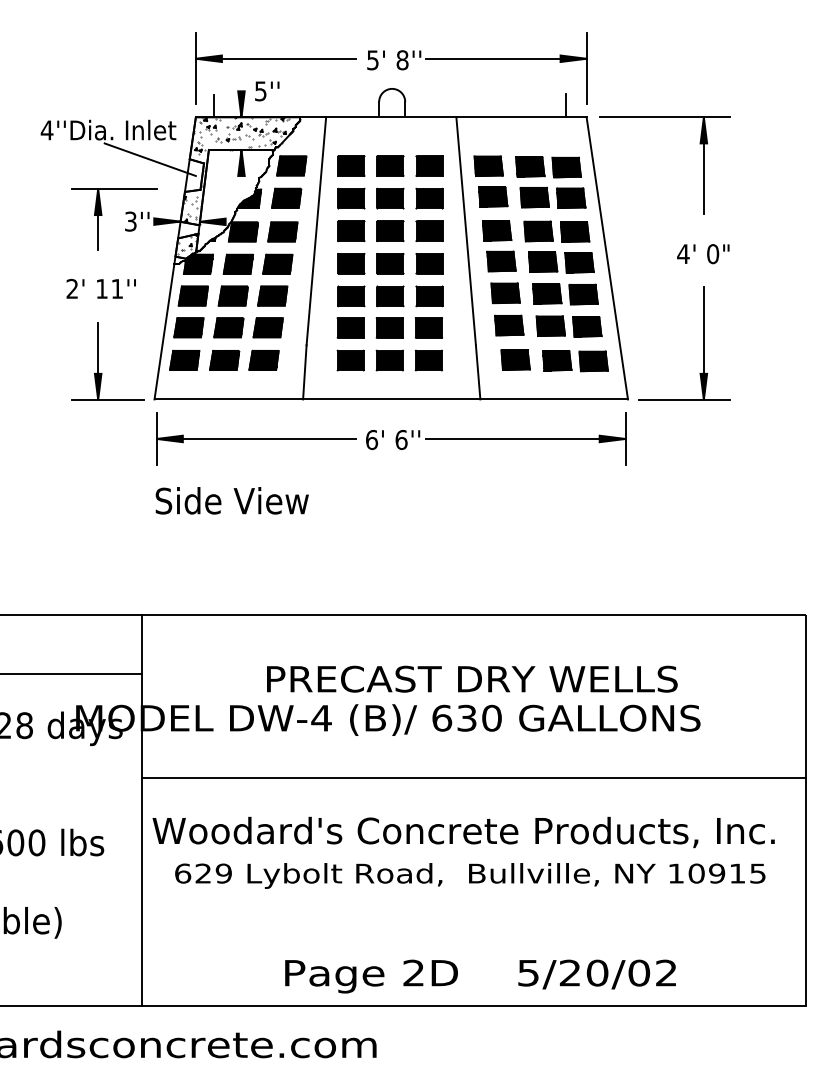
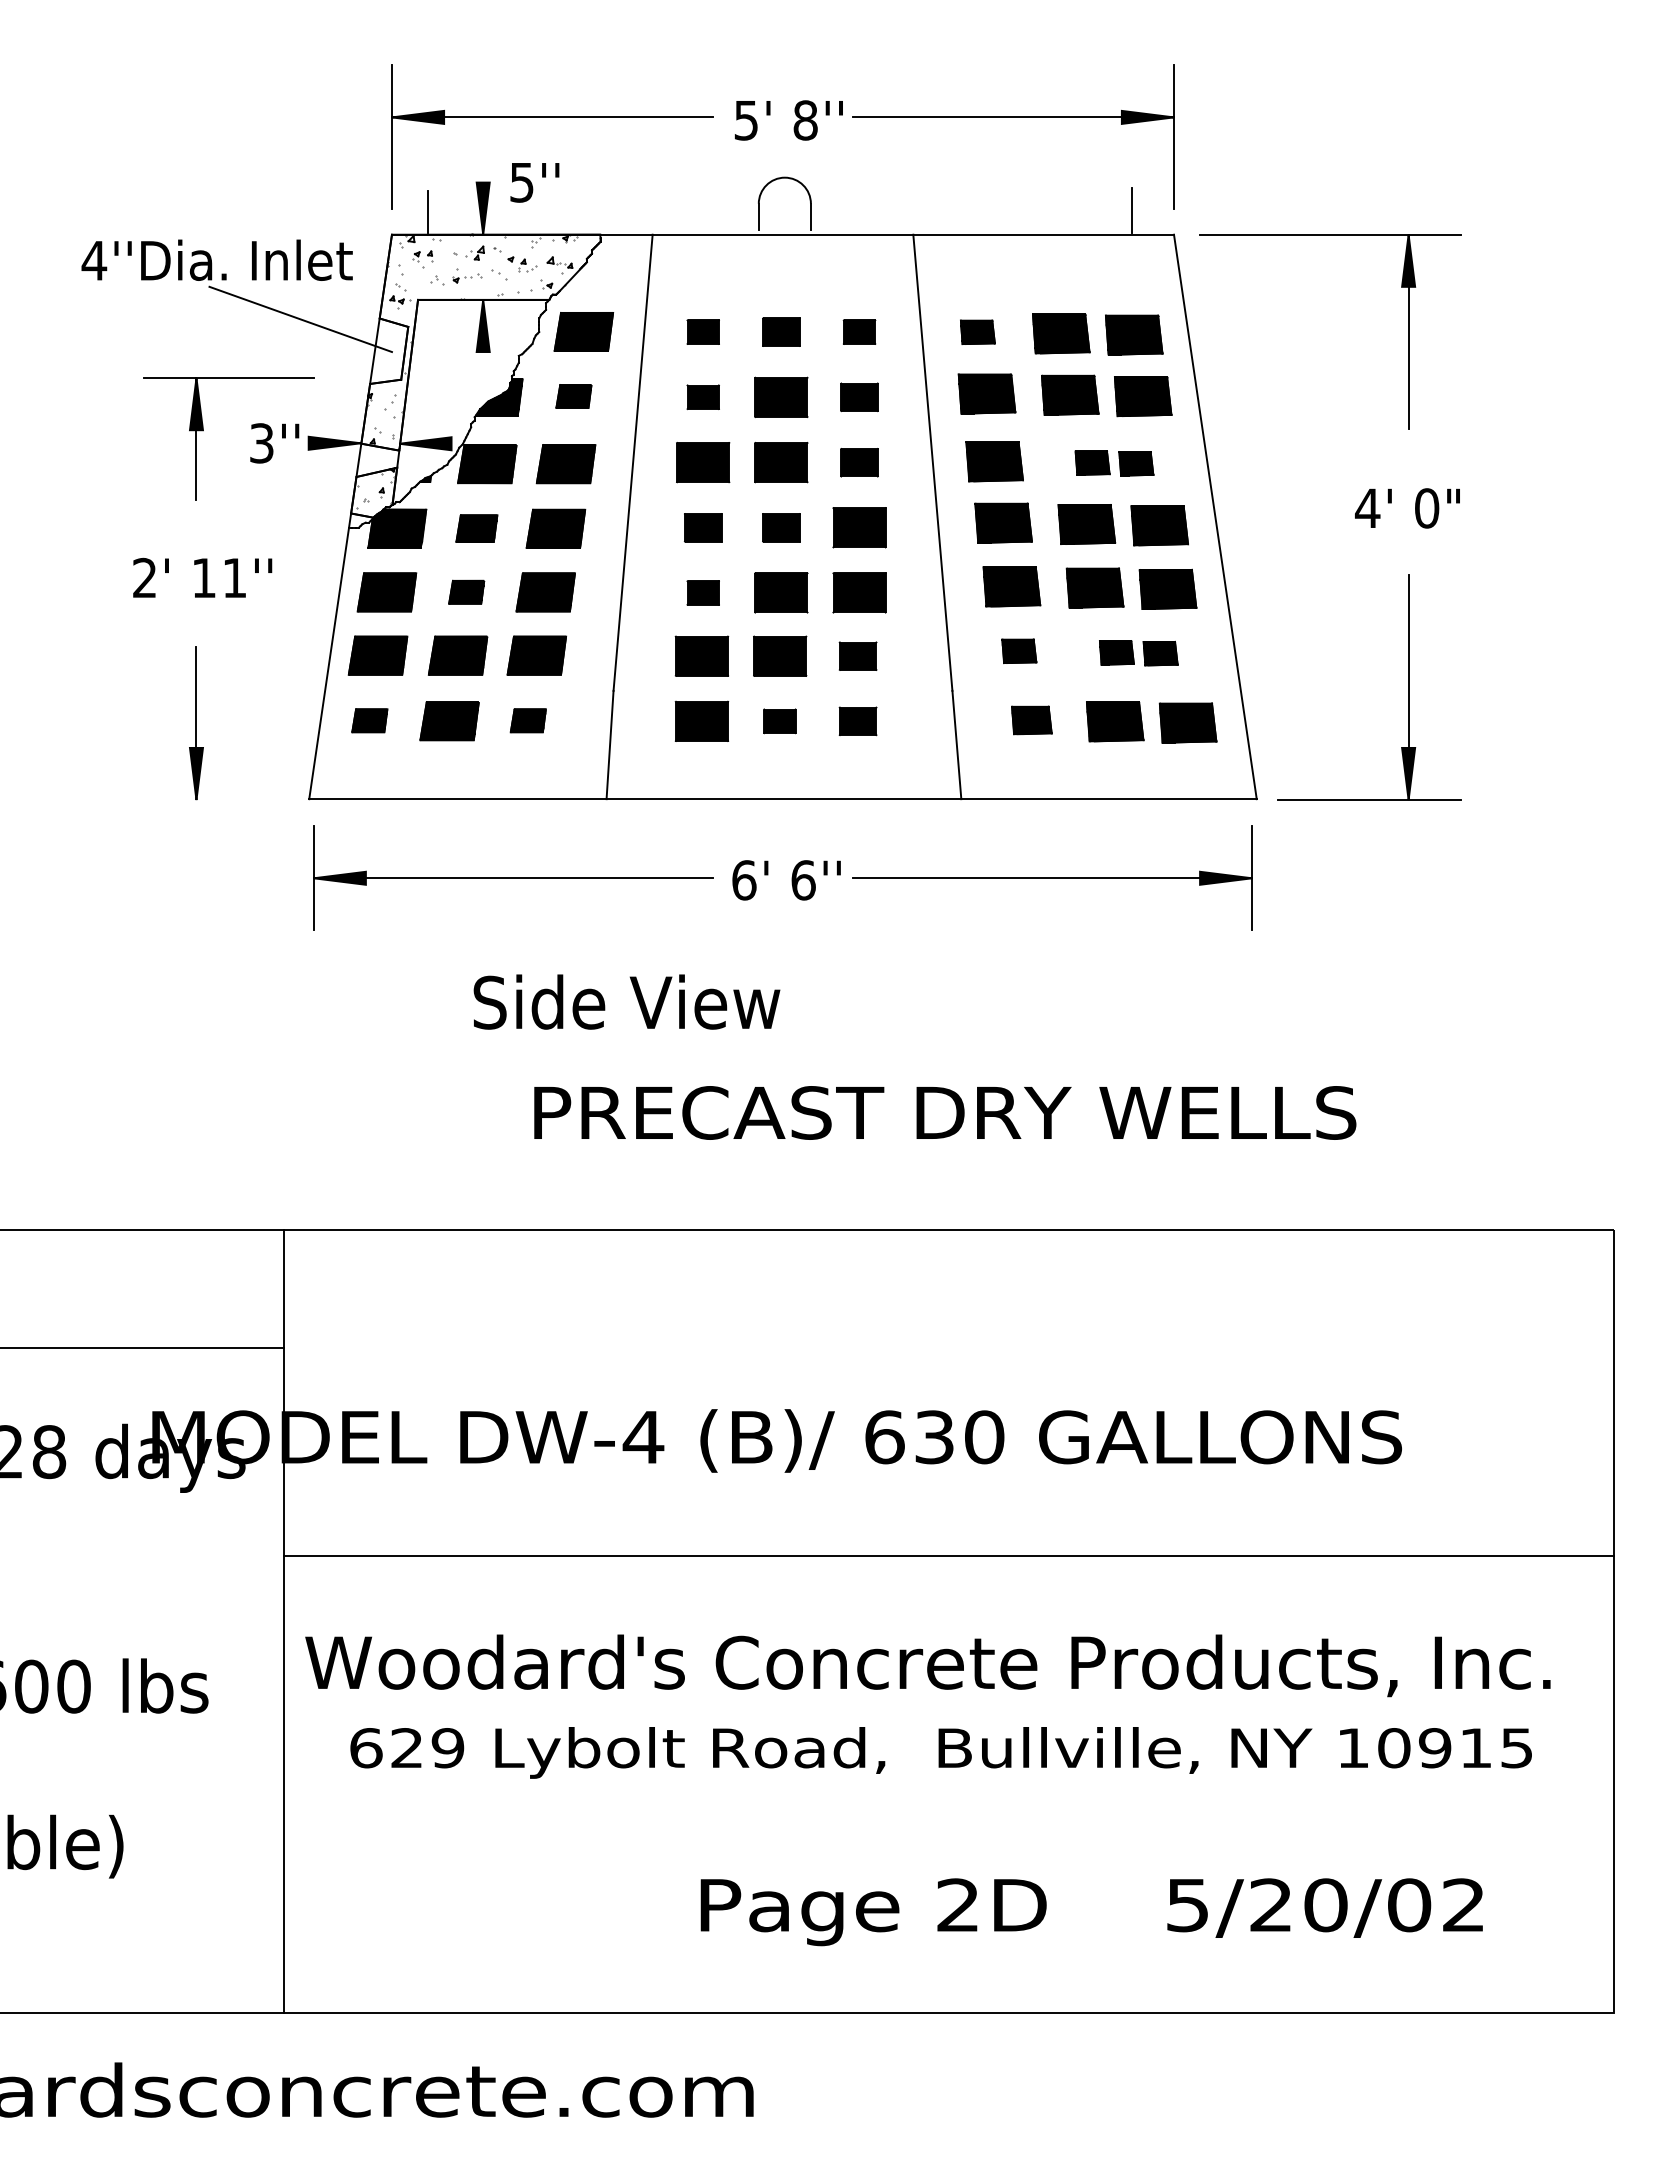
part: (351, 165) -> (703, 331), size x0.6
part: (390, 165) -> (781, 331), size x0.7
part: (429, 165) -> (859, 331), size x0.6
part: (488, 165) -> (977, 331), size x0.6
part: (286, 197) -> (573, 395), size x0.6
part: (351, 198) -> (703, 397), size x0.6
part: (429, 198) -> (859, 397), size x0.7
part: (429, 231) -> (859, 463), size x0.7
part: (556, 231) -> (1113, 463), size x0.6
part: (237, 263) -> (475, 527), size x0.7
part: (351, 263) -> (703, 527), size x0.7
part: (390, 263) -> (781, 527), size x0.7
part: (232, 295) -> (465, 591), size x0.6
part: (351, 296) -> (703, 593), size x0.6
part: (509, 325) -> (1019, 651), size x0.6
part: (568, 326) -> (1137, 653), size x0.6
part: (428, 327) -> (857, 655), size x0.7
part: (184, 359) -> (369, 719), size x0.6
part: (263, 359) -> (527, 719), size x0.6
part: (515, 359) -> (1031, 719), size x0.7
part: (389, 360) -> (779, 721), size x0.6
part: (428, 360) -> (857, 721), size x0.7
line: (107, 399) -> (215, 799), removed
text: (231, 500) -> (625, 1001), moved
text: (472, 678) -> (945, 1111), moved
text: (480, 976) -> (1091, 1912), moved

